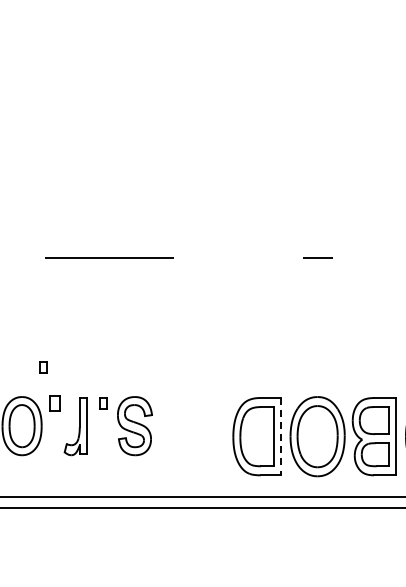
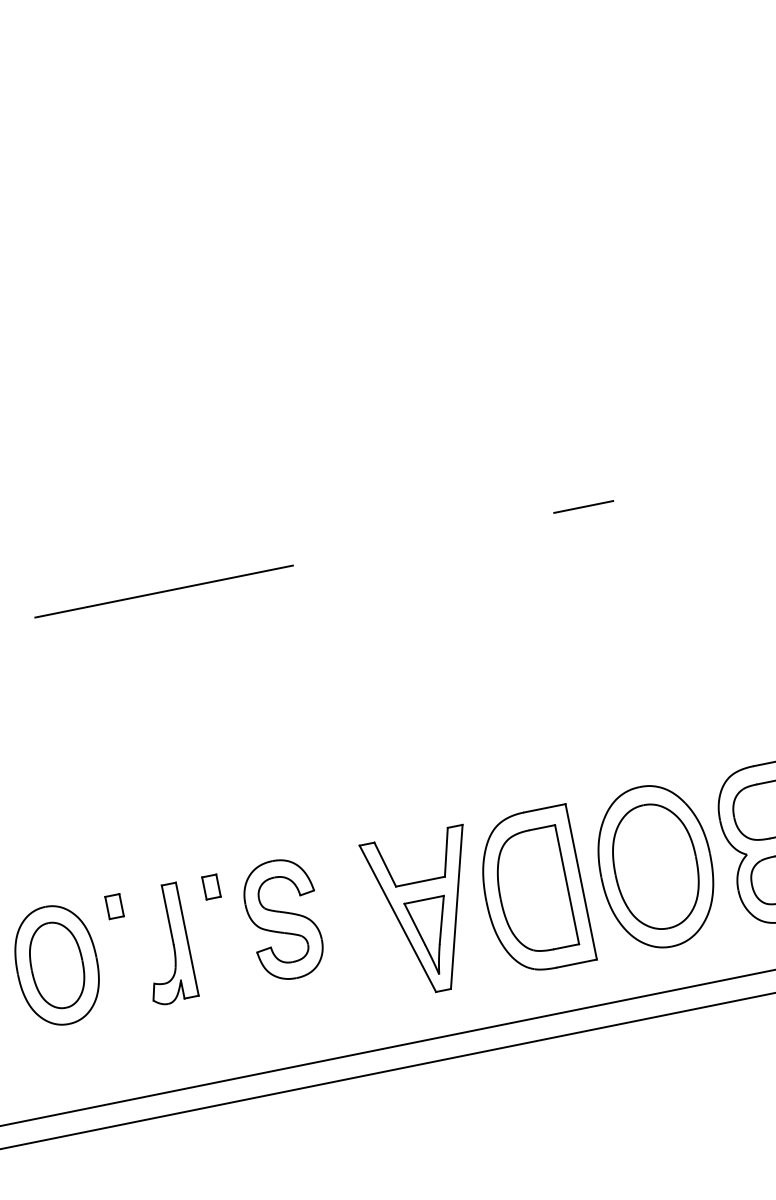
part: (43, 367) -> (76, 838), removed
part: (55, 403) -> (115, 906), size x0.71
part: (203, 436) -> (426, 912), added
line: (280, 436) -> (581, 881), dashed -> solid

